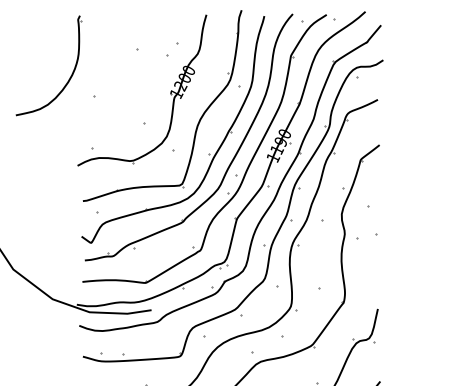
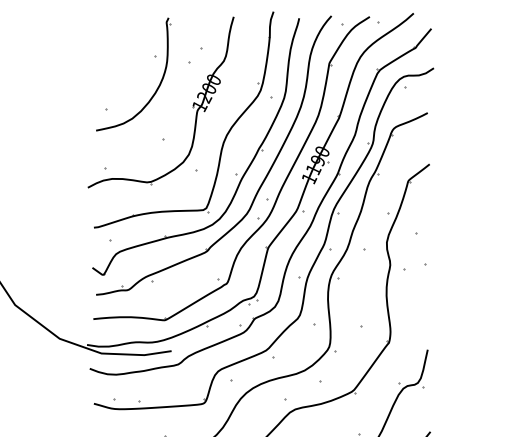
part: (69, 77) -> (156, 87), moved

